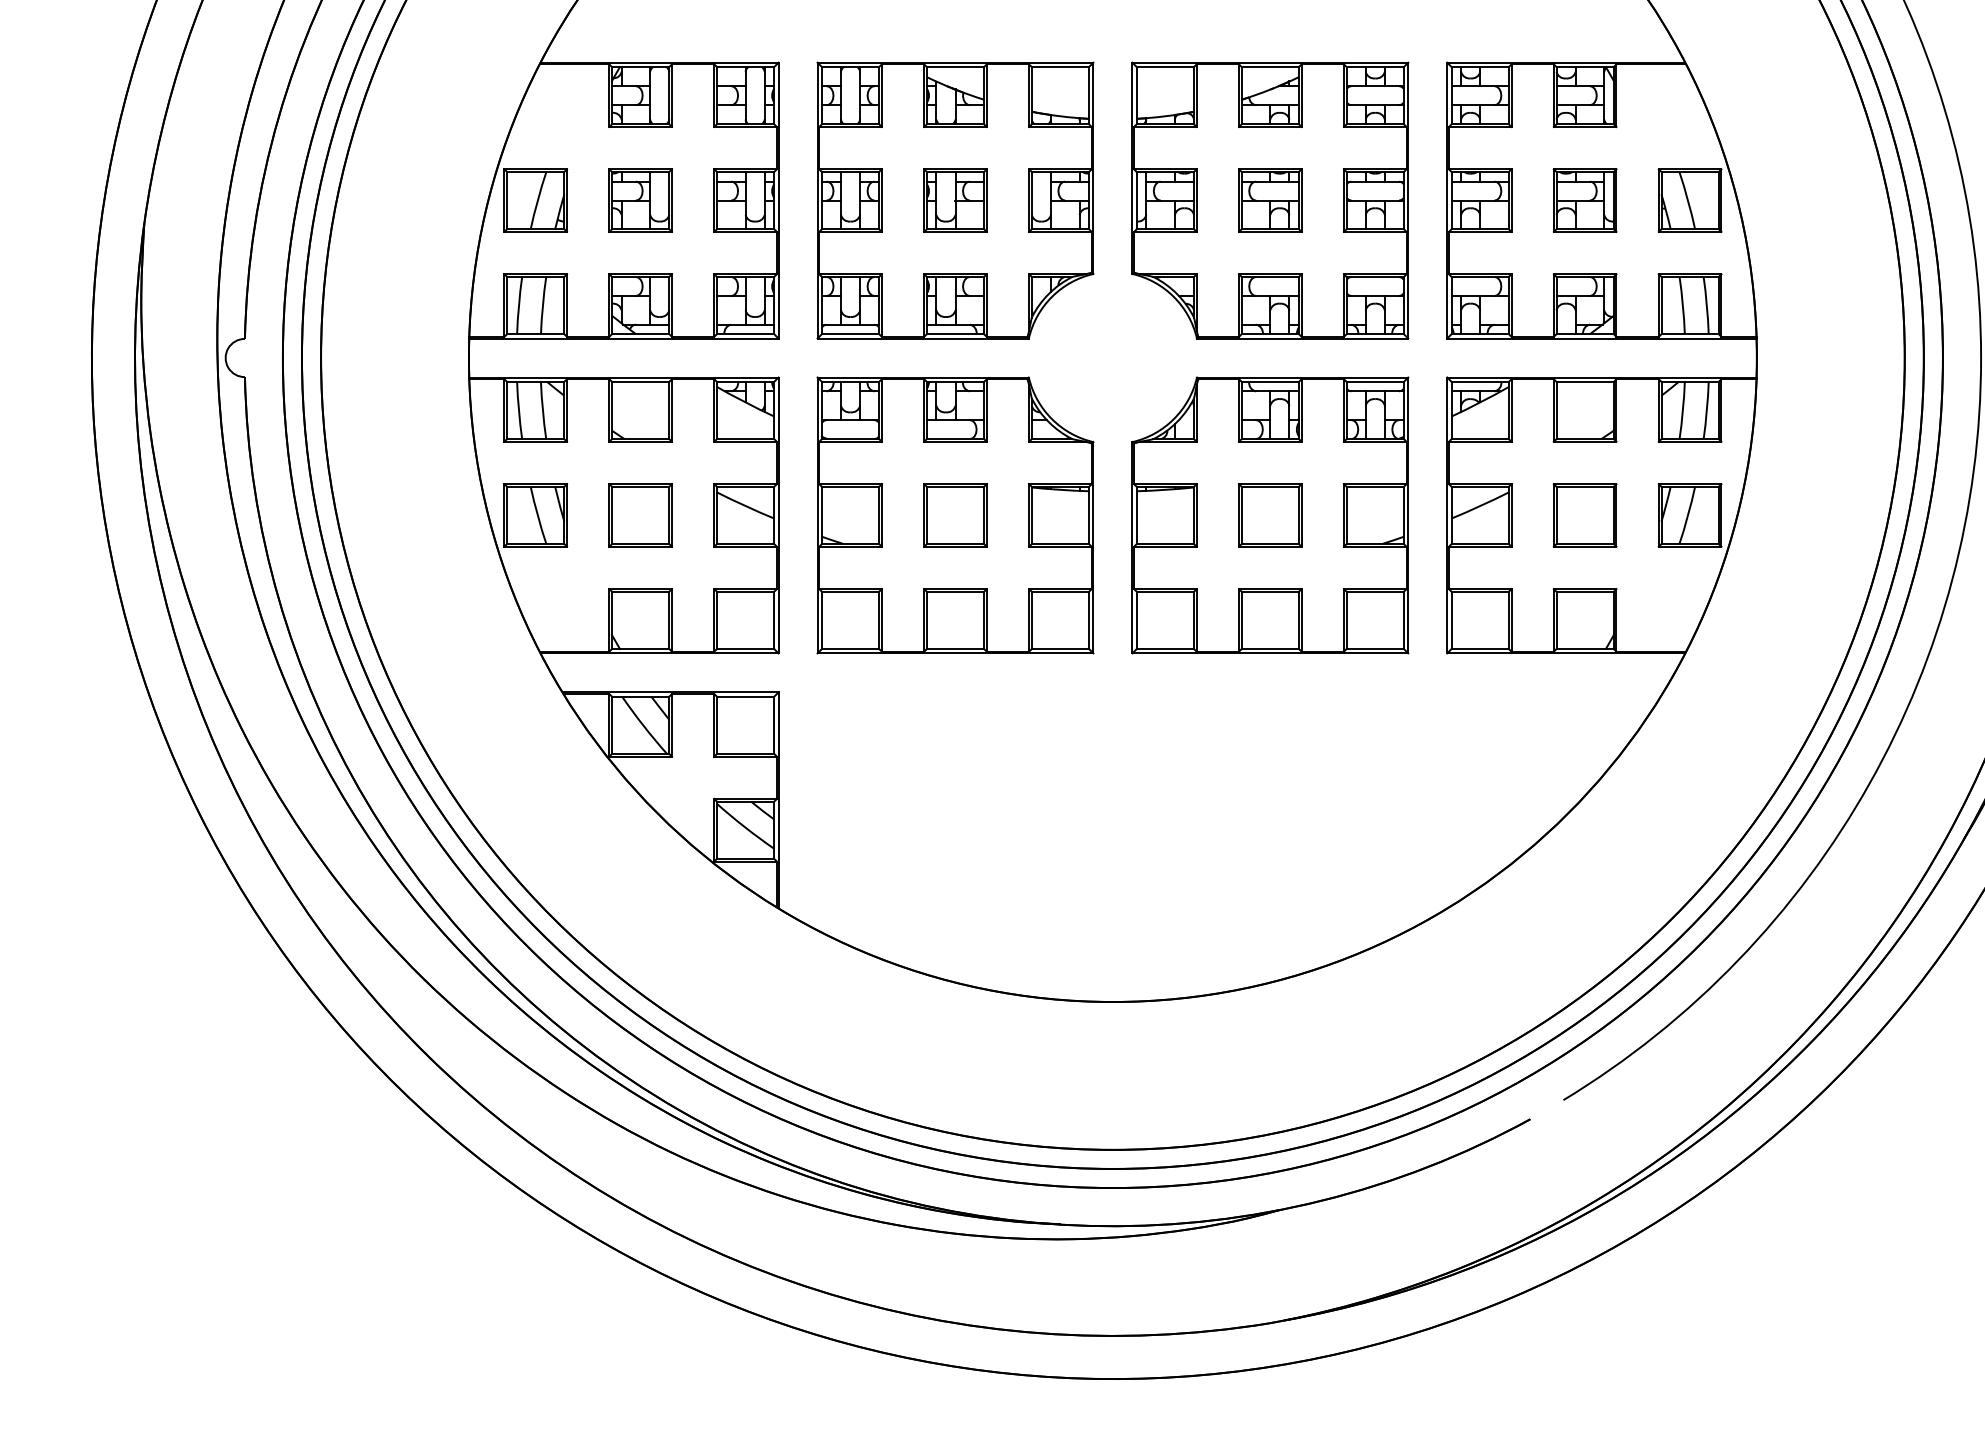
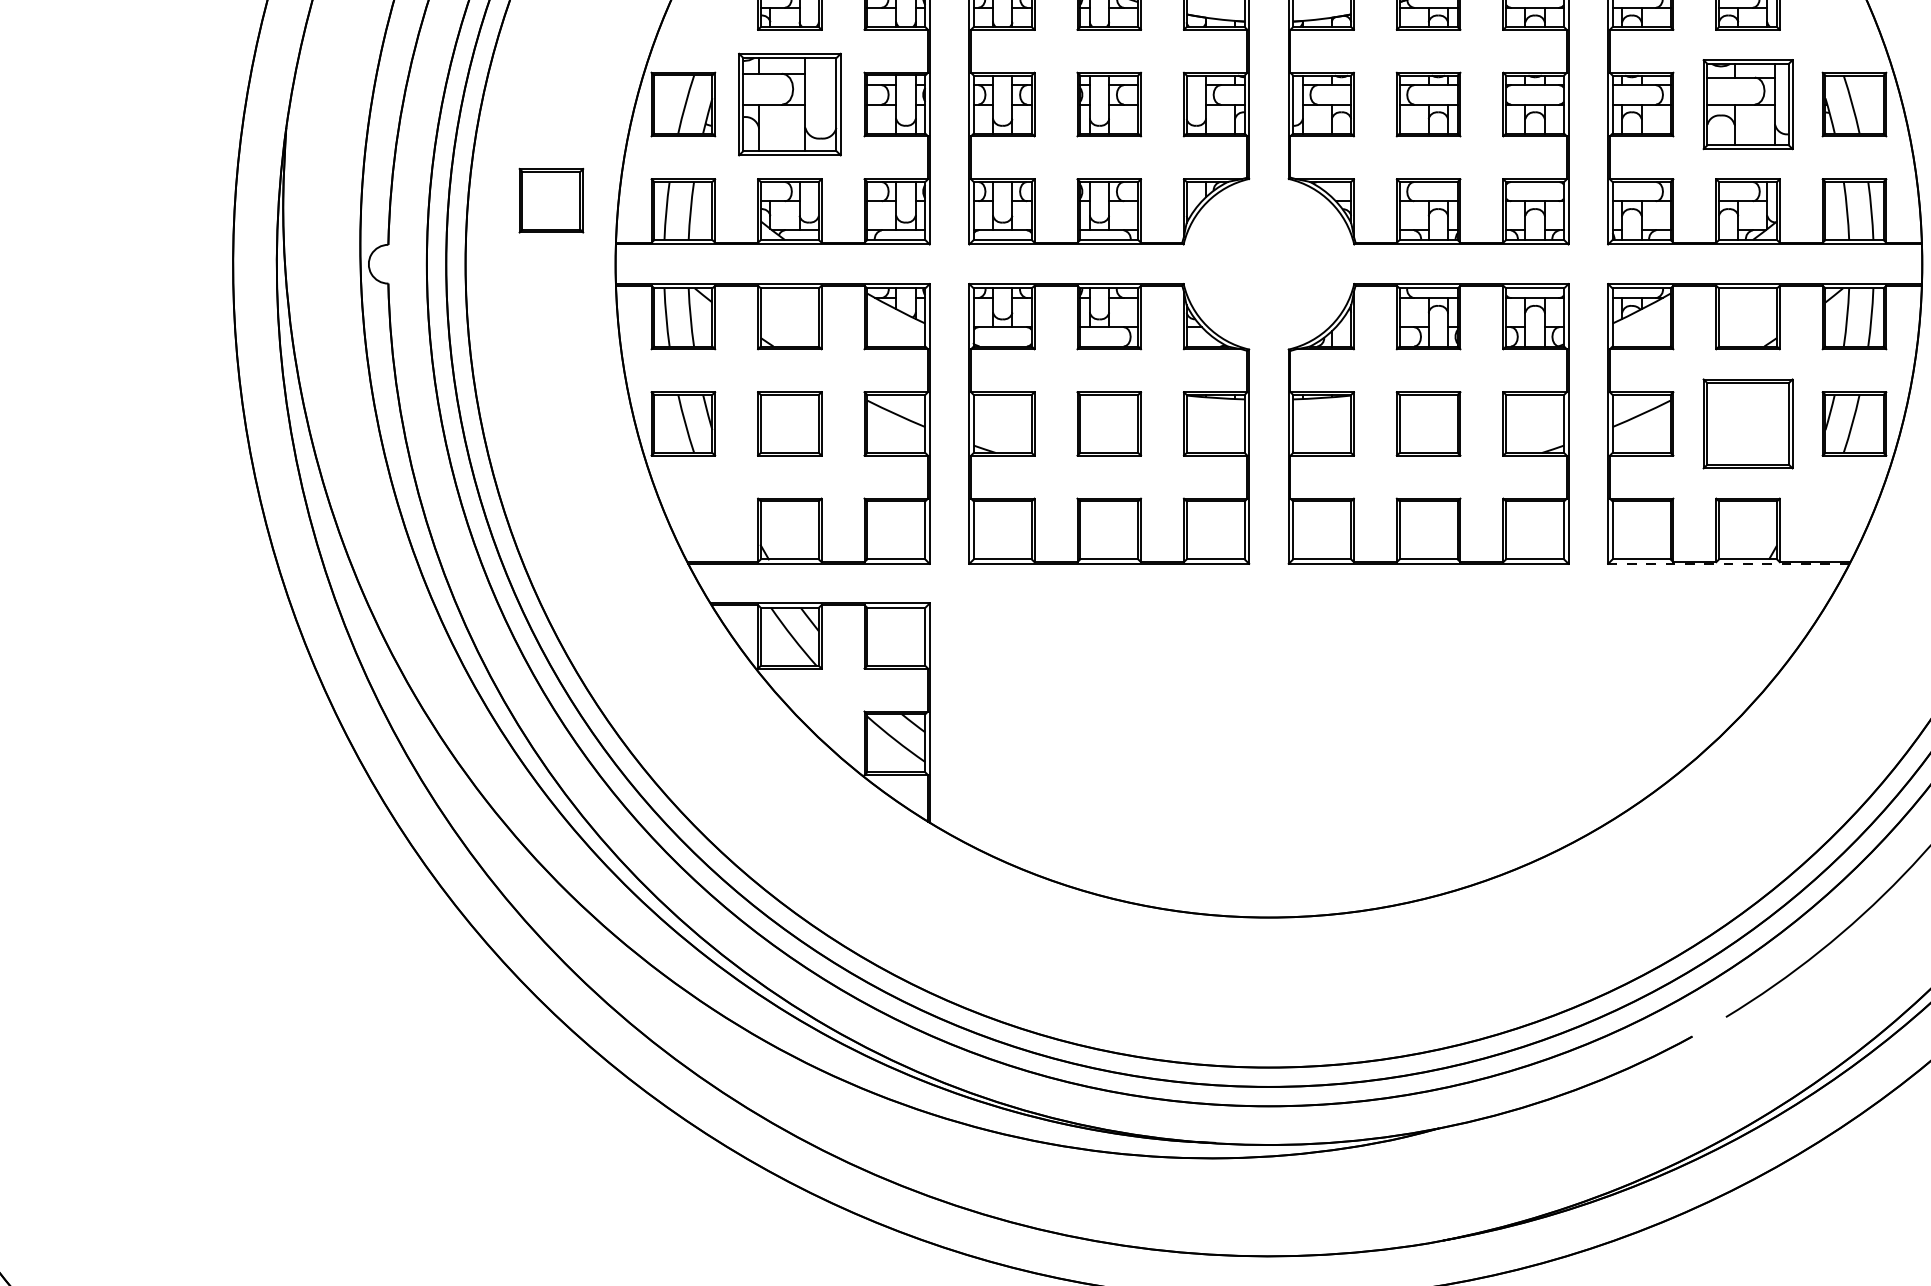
part: (640, 200) -> (789, 104), size x1.6
part: (1584, 200) -> (1747, 104), size x1.4
part: (405, 295) -> (551, 200), added
part: (1584, 515) -> (1747, 423), size x1.4
line: (1566, 653) -> (1729, 564), solid -> dashed

